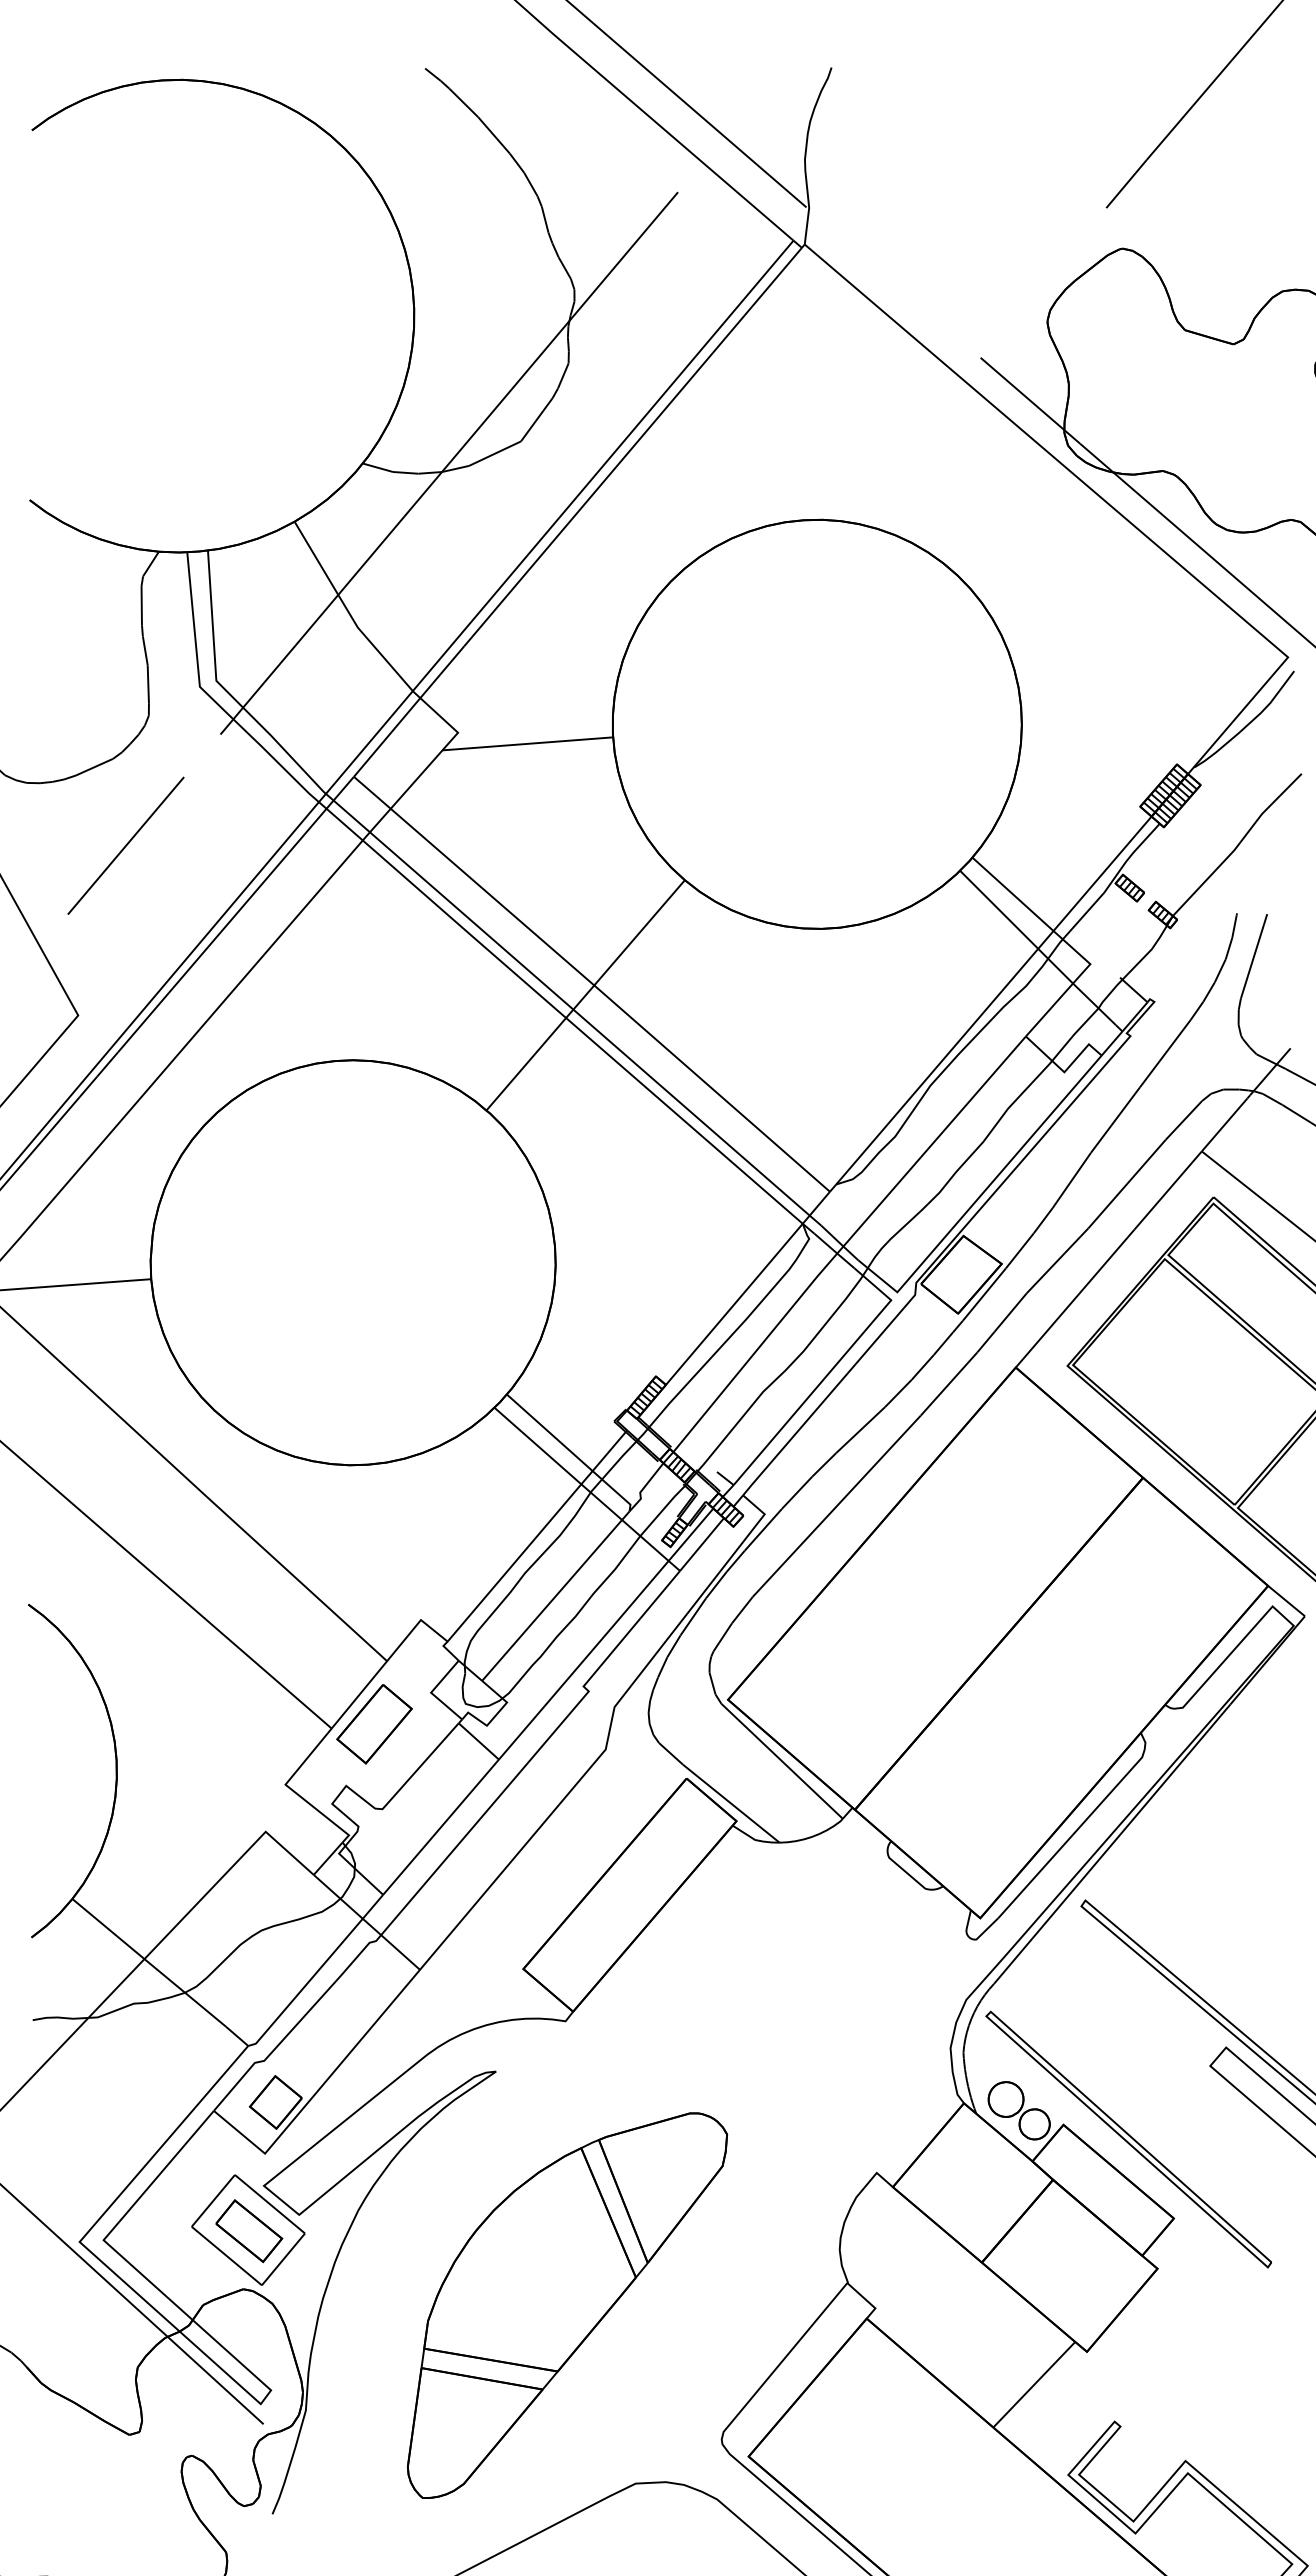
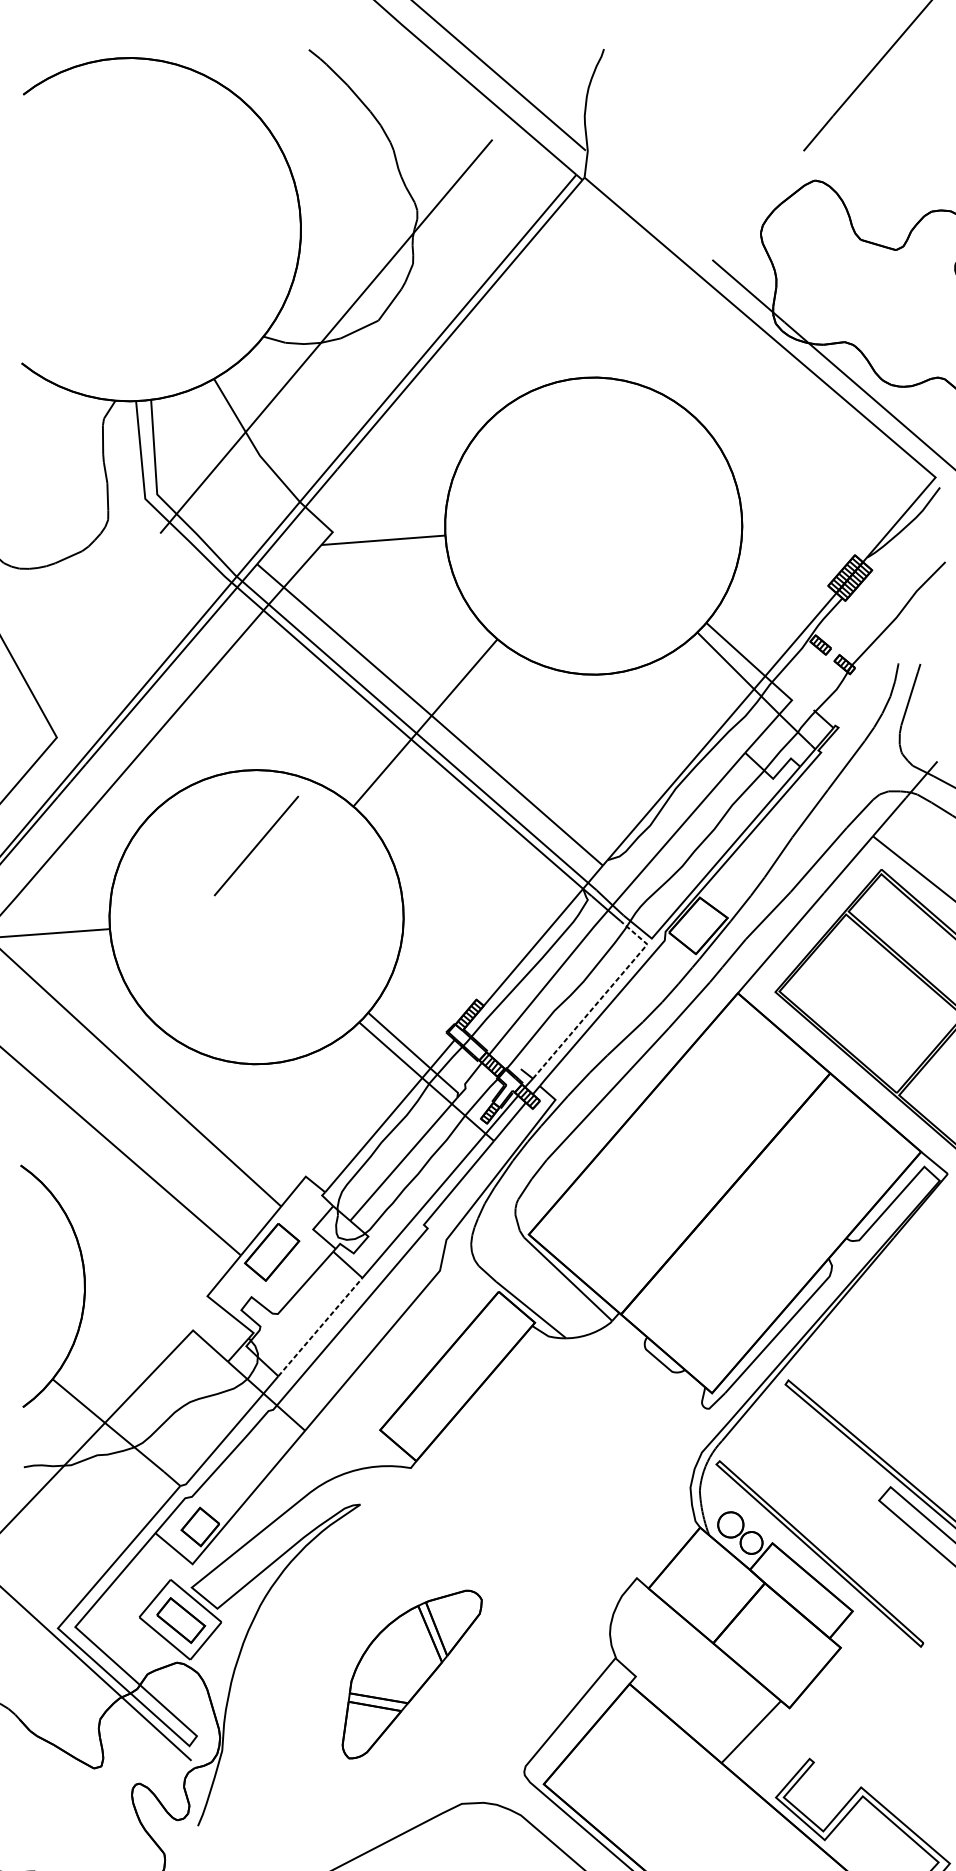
line: (125, 845) -> (256, 845), moved
line: (828, 1373) -> (601, 997), solid -> dashed
line: (441, 1826) -> (320, 1326), solid -> dashed
part: (567, 2305) -> (412, 1674), size x0.6

